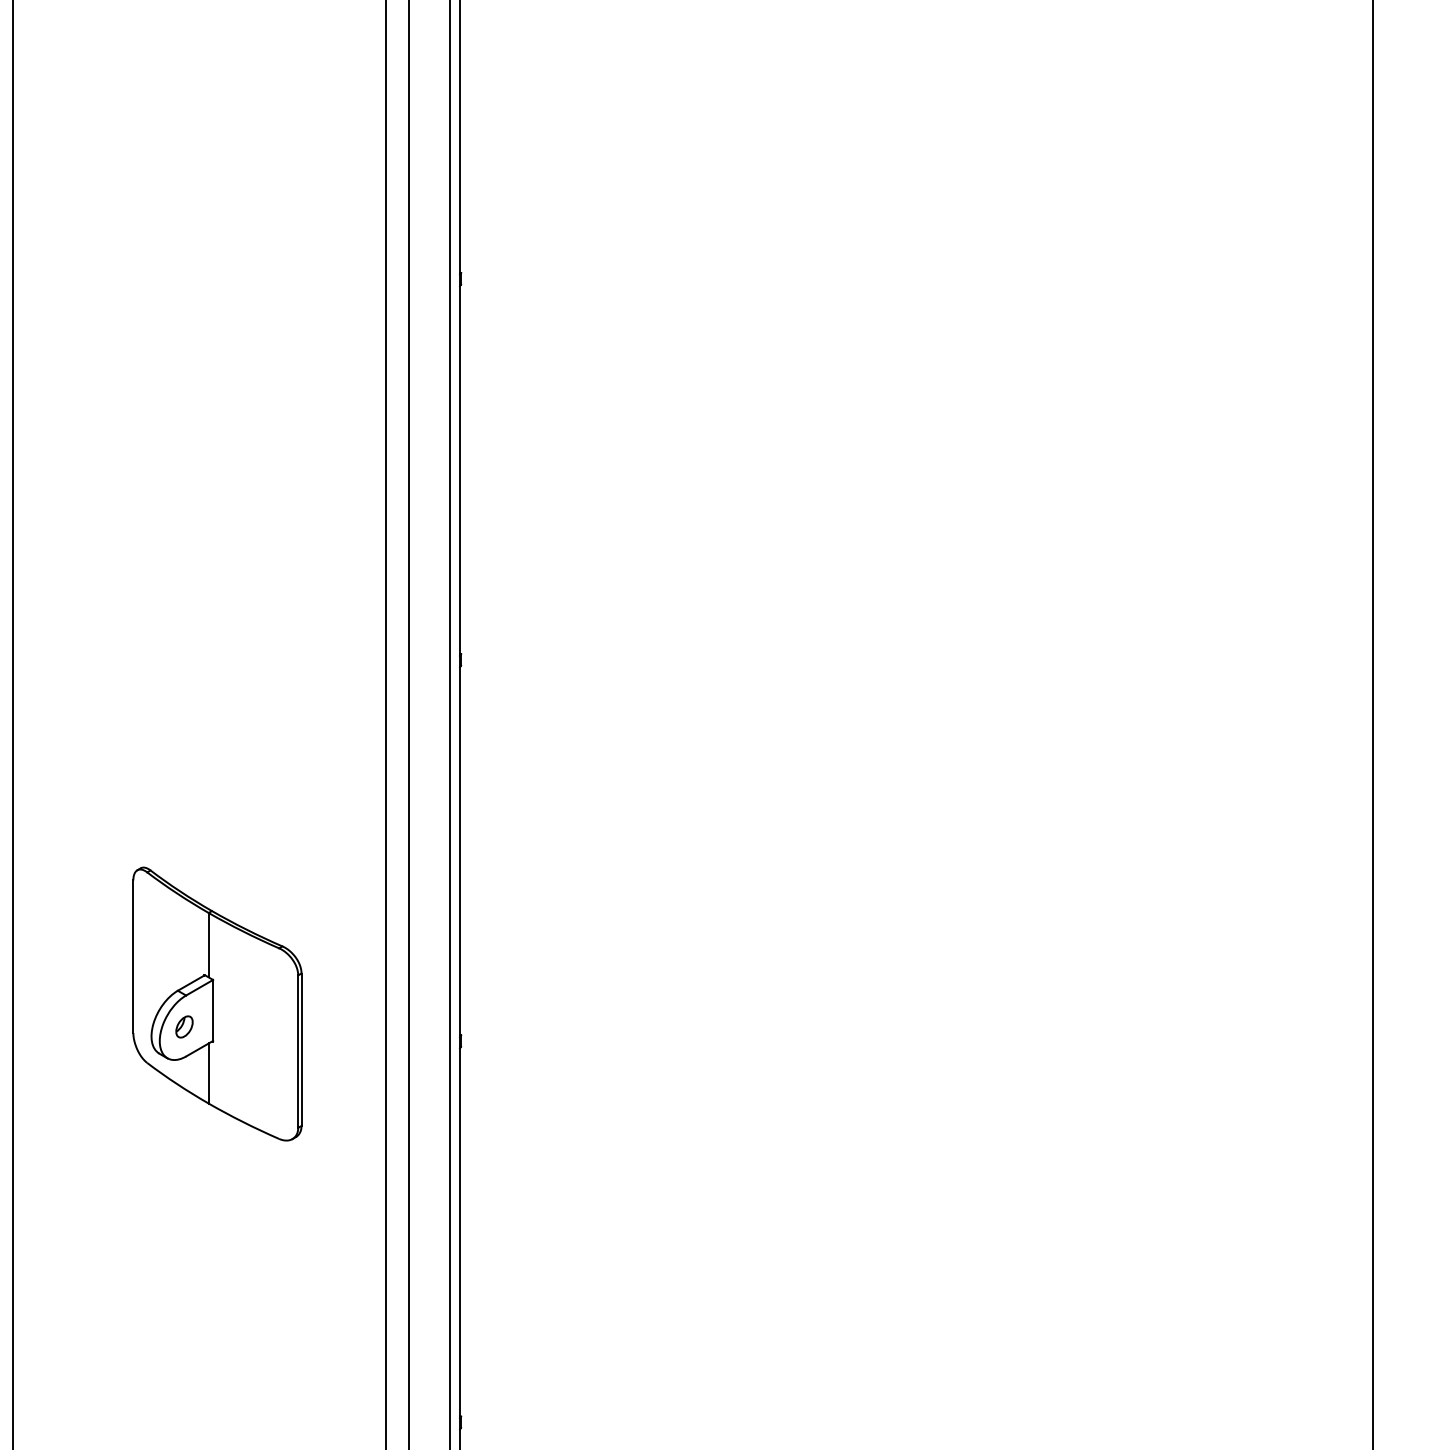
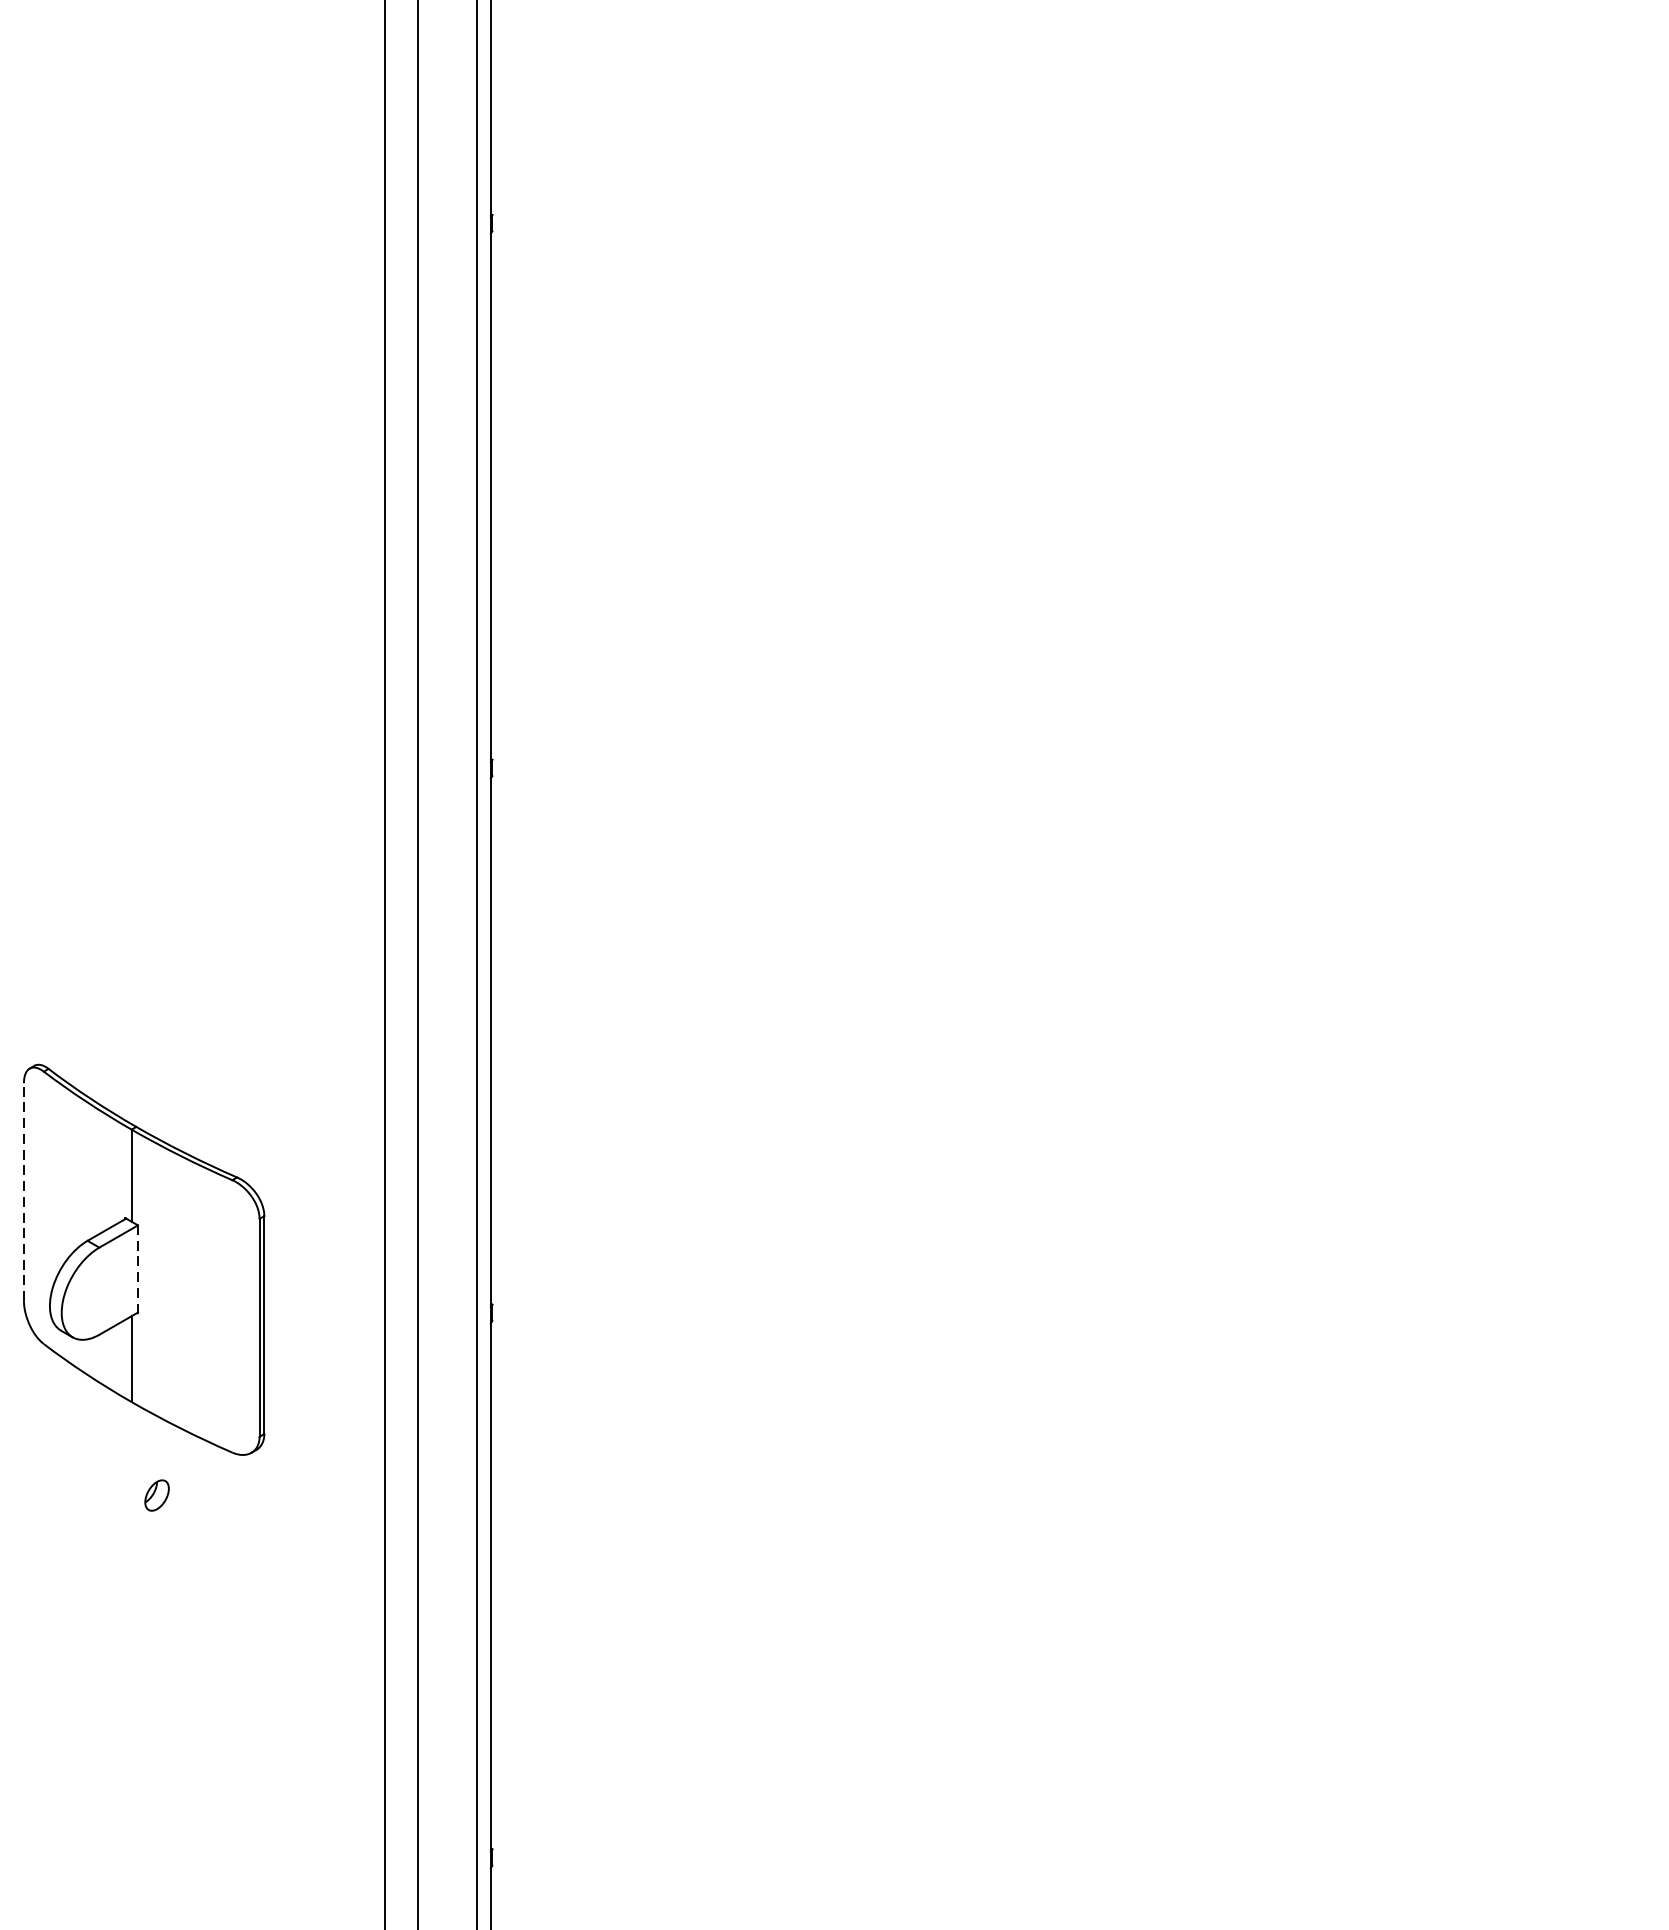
line: (133, 956) -> (24, 1191), solid -> dashed
line: (213, 1010) -> (138, 1269), solid -> dashed
part: (184, 1026) -> (157, 1494), moved

